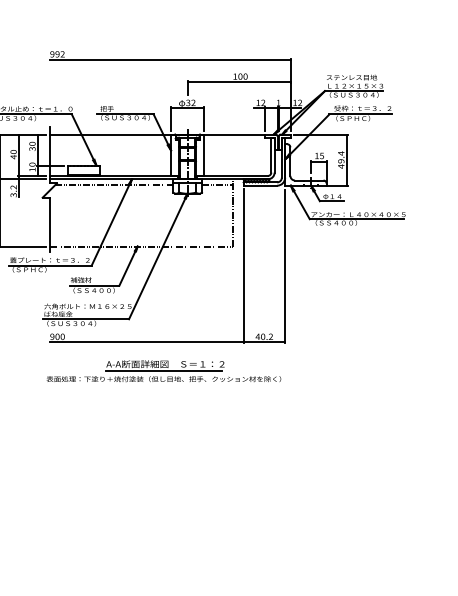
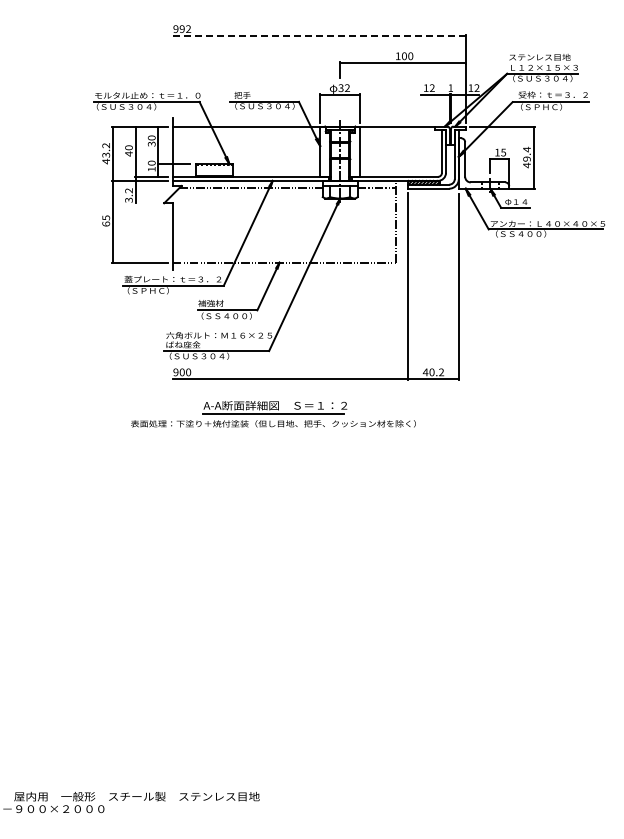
line: (170, 59) -> (319, 35), solid -> dashed
line: (265, 118) -> (434, 107), removed
part: (163, 371) -> (273, 414), moved

